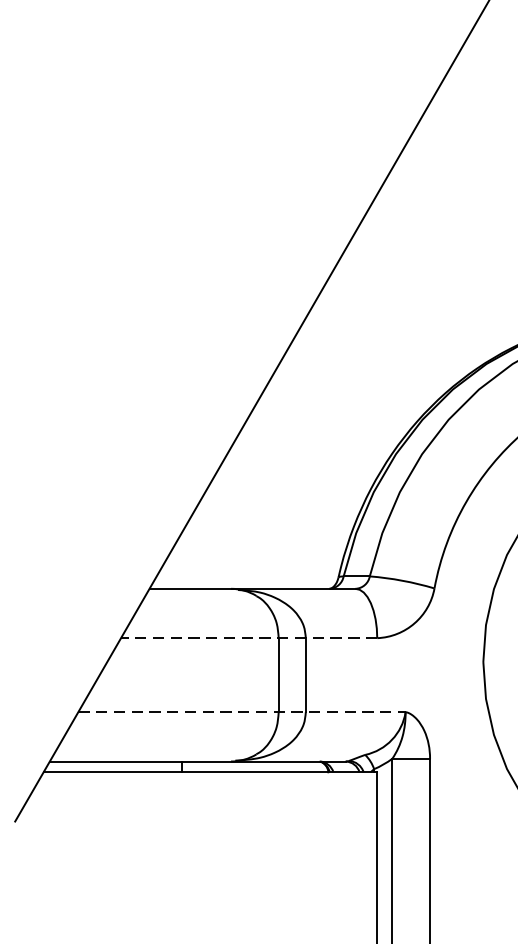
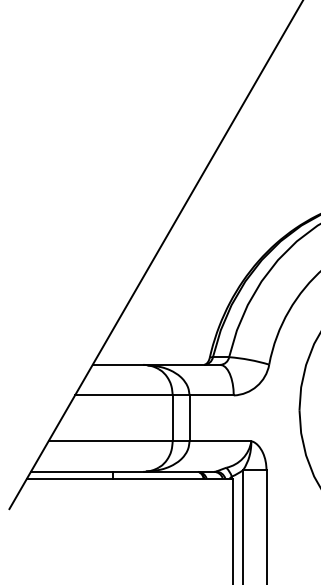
line: (247, 638) -> (153, 395), dashed -> solid
line: (242, 712) -> (150, 441), dashed -> solid

